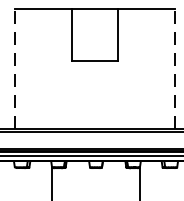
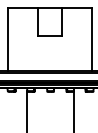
line: (14, 68) -> (7, 39), dashed -> solid
line: (175, 68) -> (92, 39), dashed -> solid

